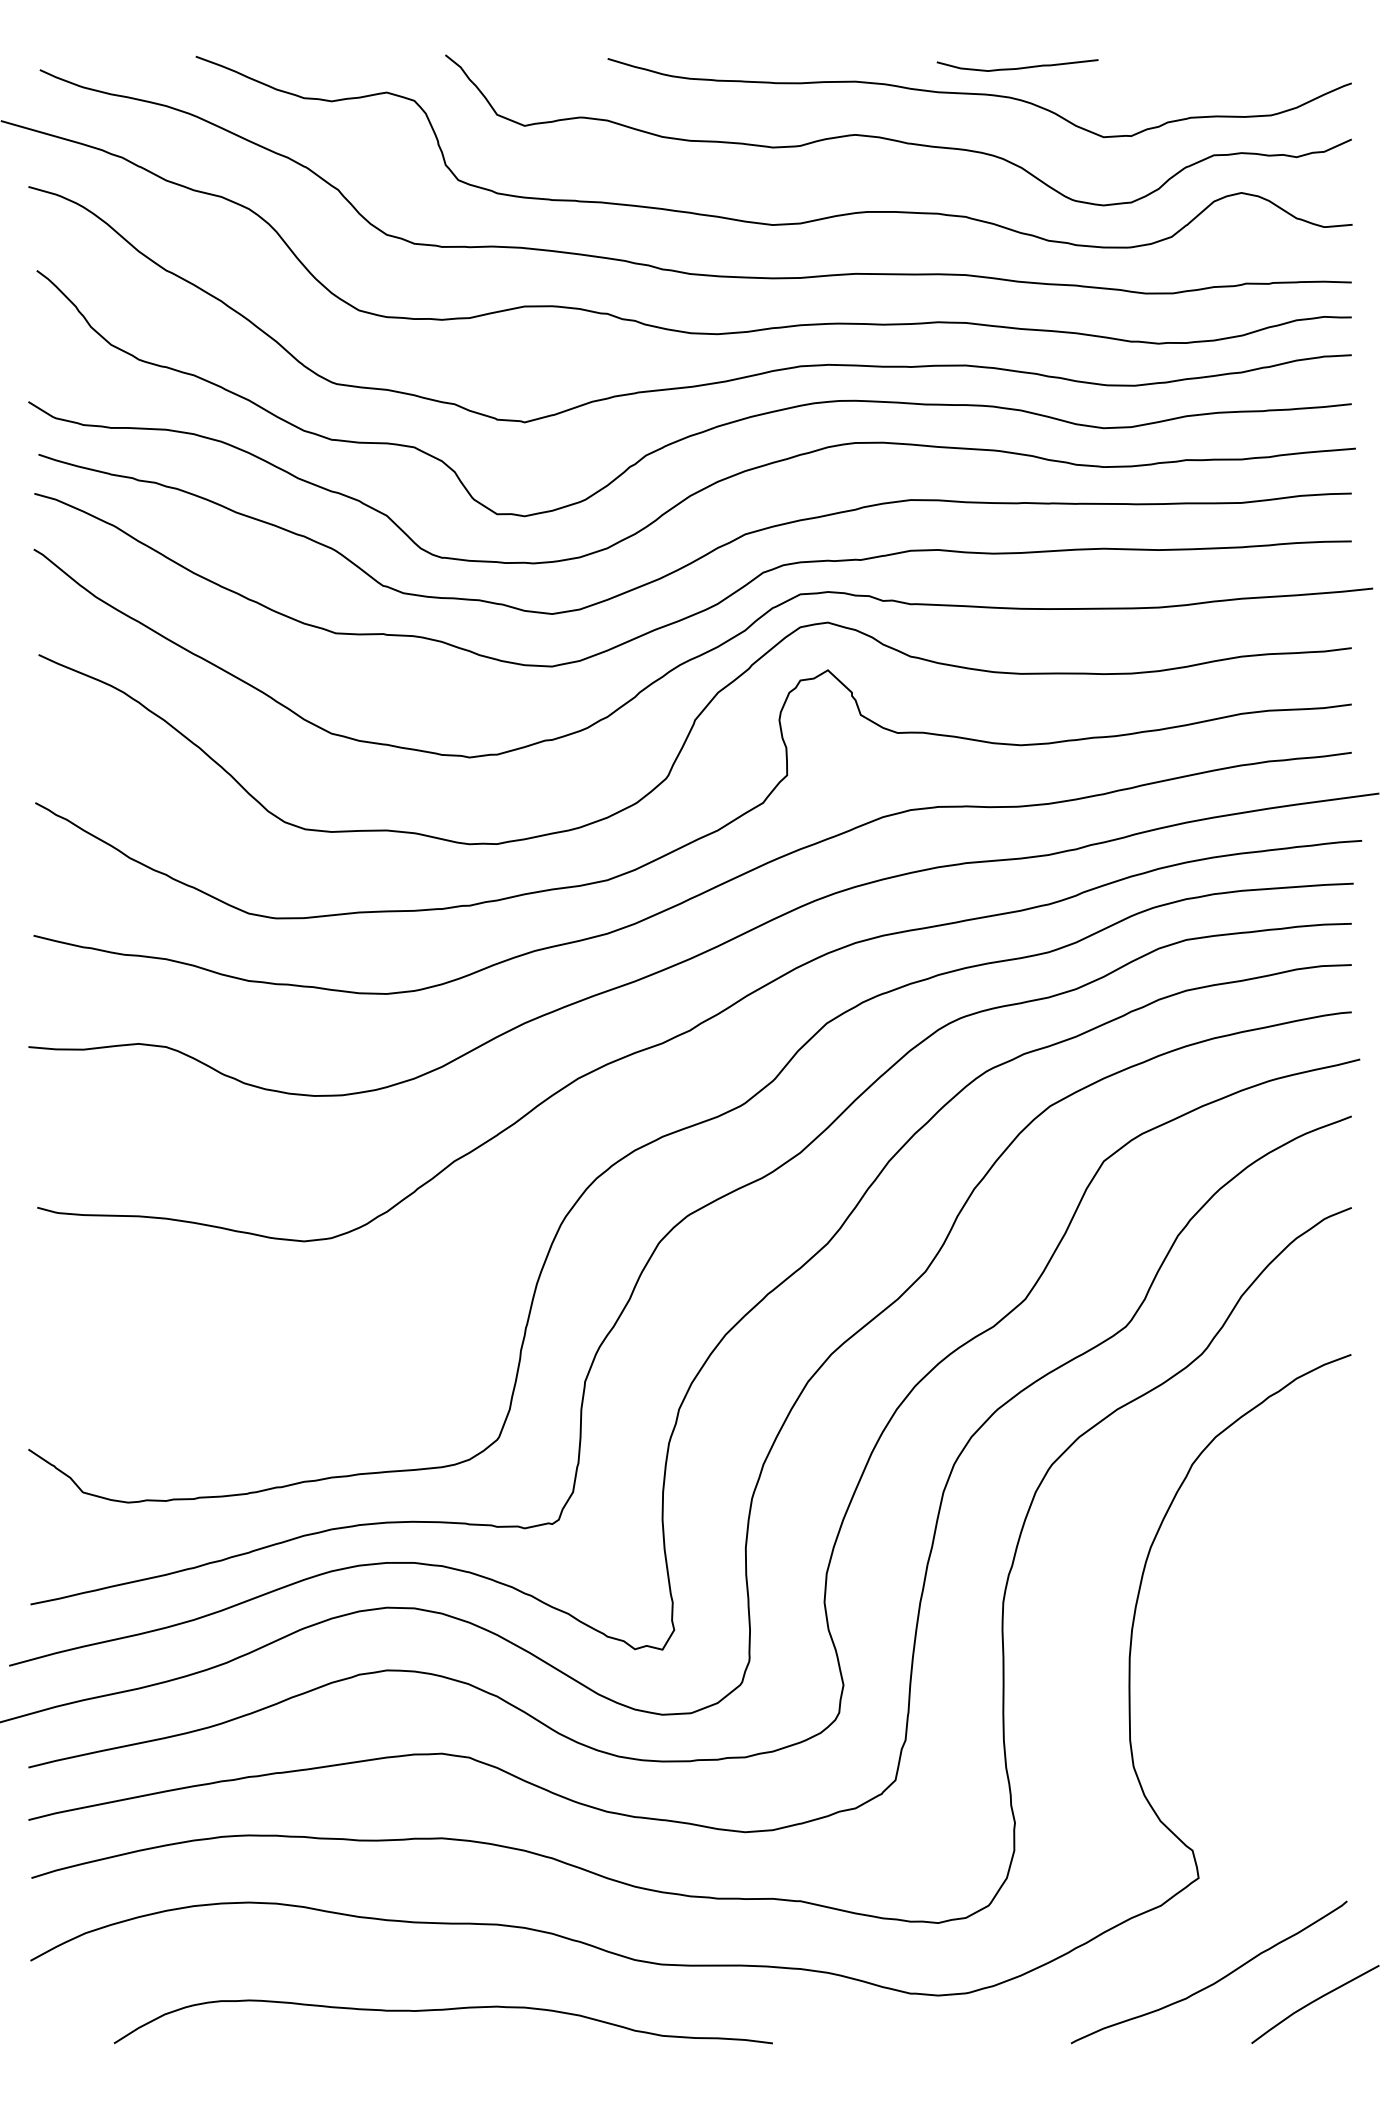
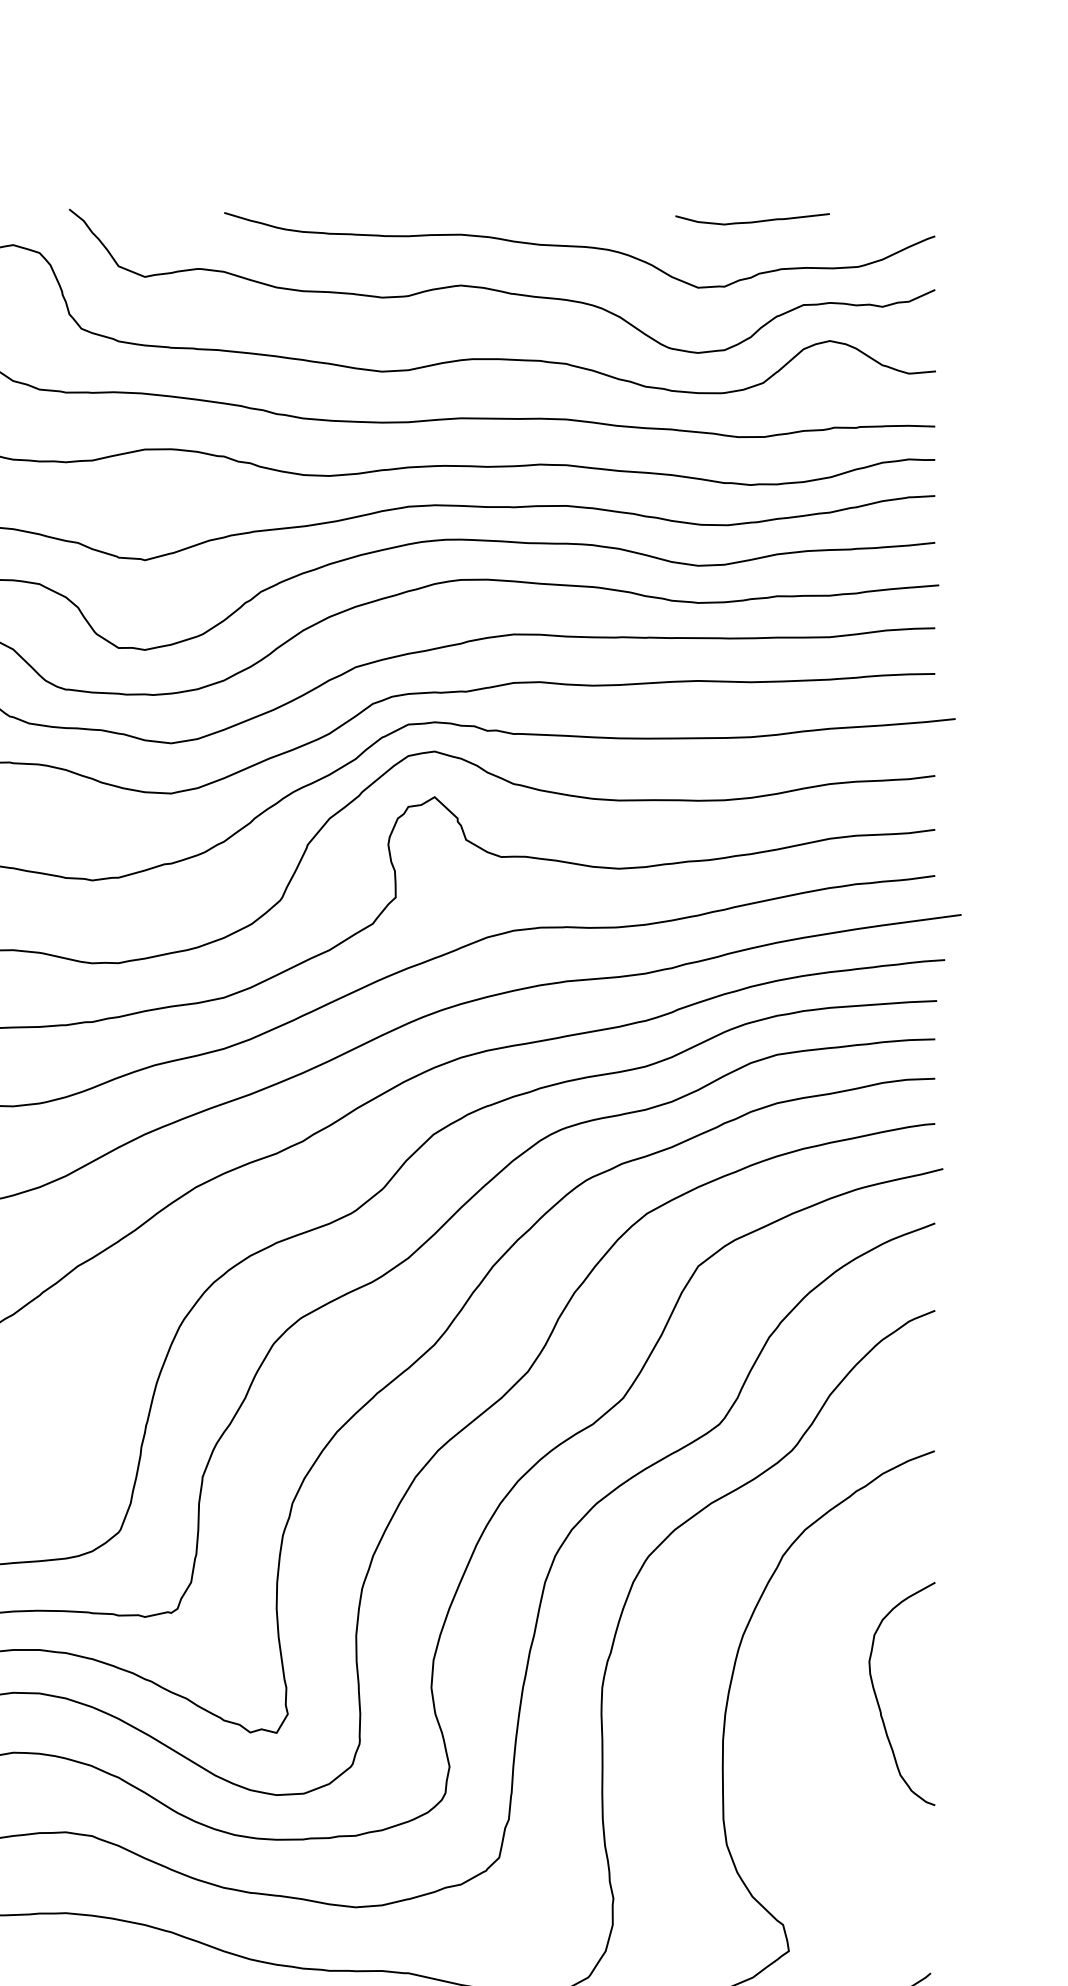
curve: (1017, 67) -> (752, 221), moved
curve: (1292, 1616) -> (878, 1701), added

